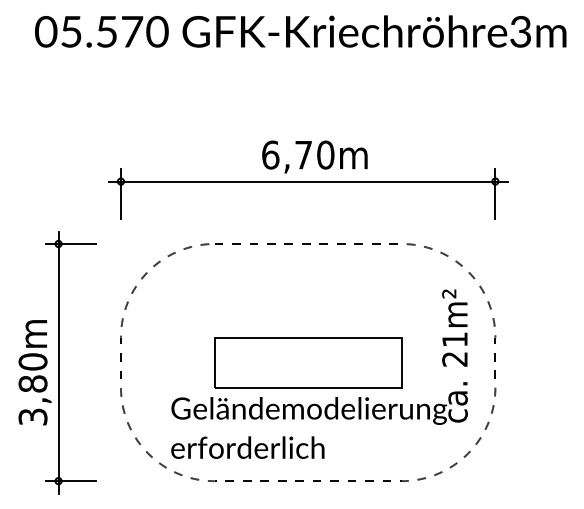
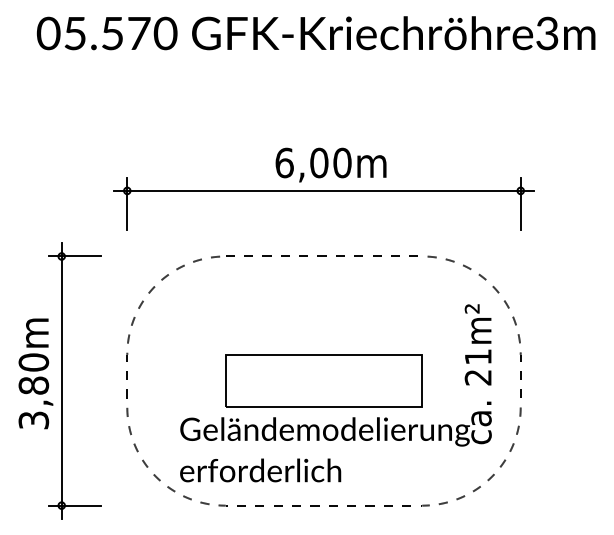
text: (303, 154) -> (319, 162), 6,70m -> 6,00m
text: (34, 372) -> (35, 373), moved

